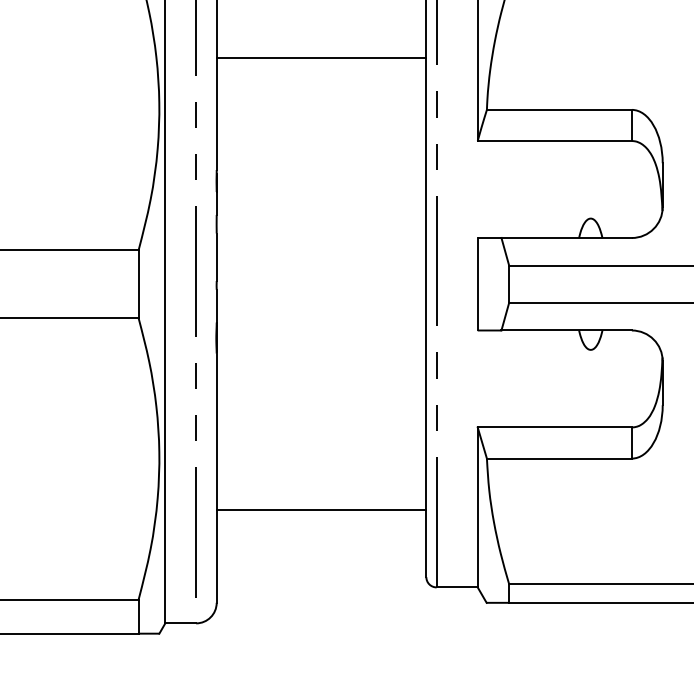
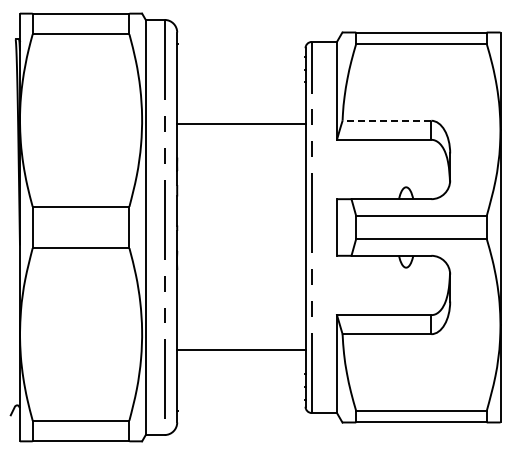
line: (321, 58) -> (241, 124), moved
line: (558, 109) -> (386, 120), solid -> dashed
line: (321, 509) -> (241, 349), moved

